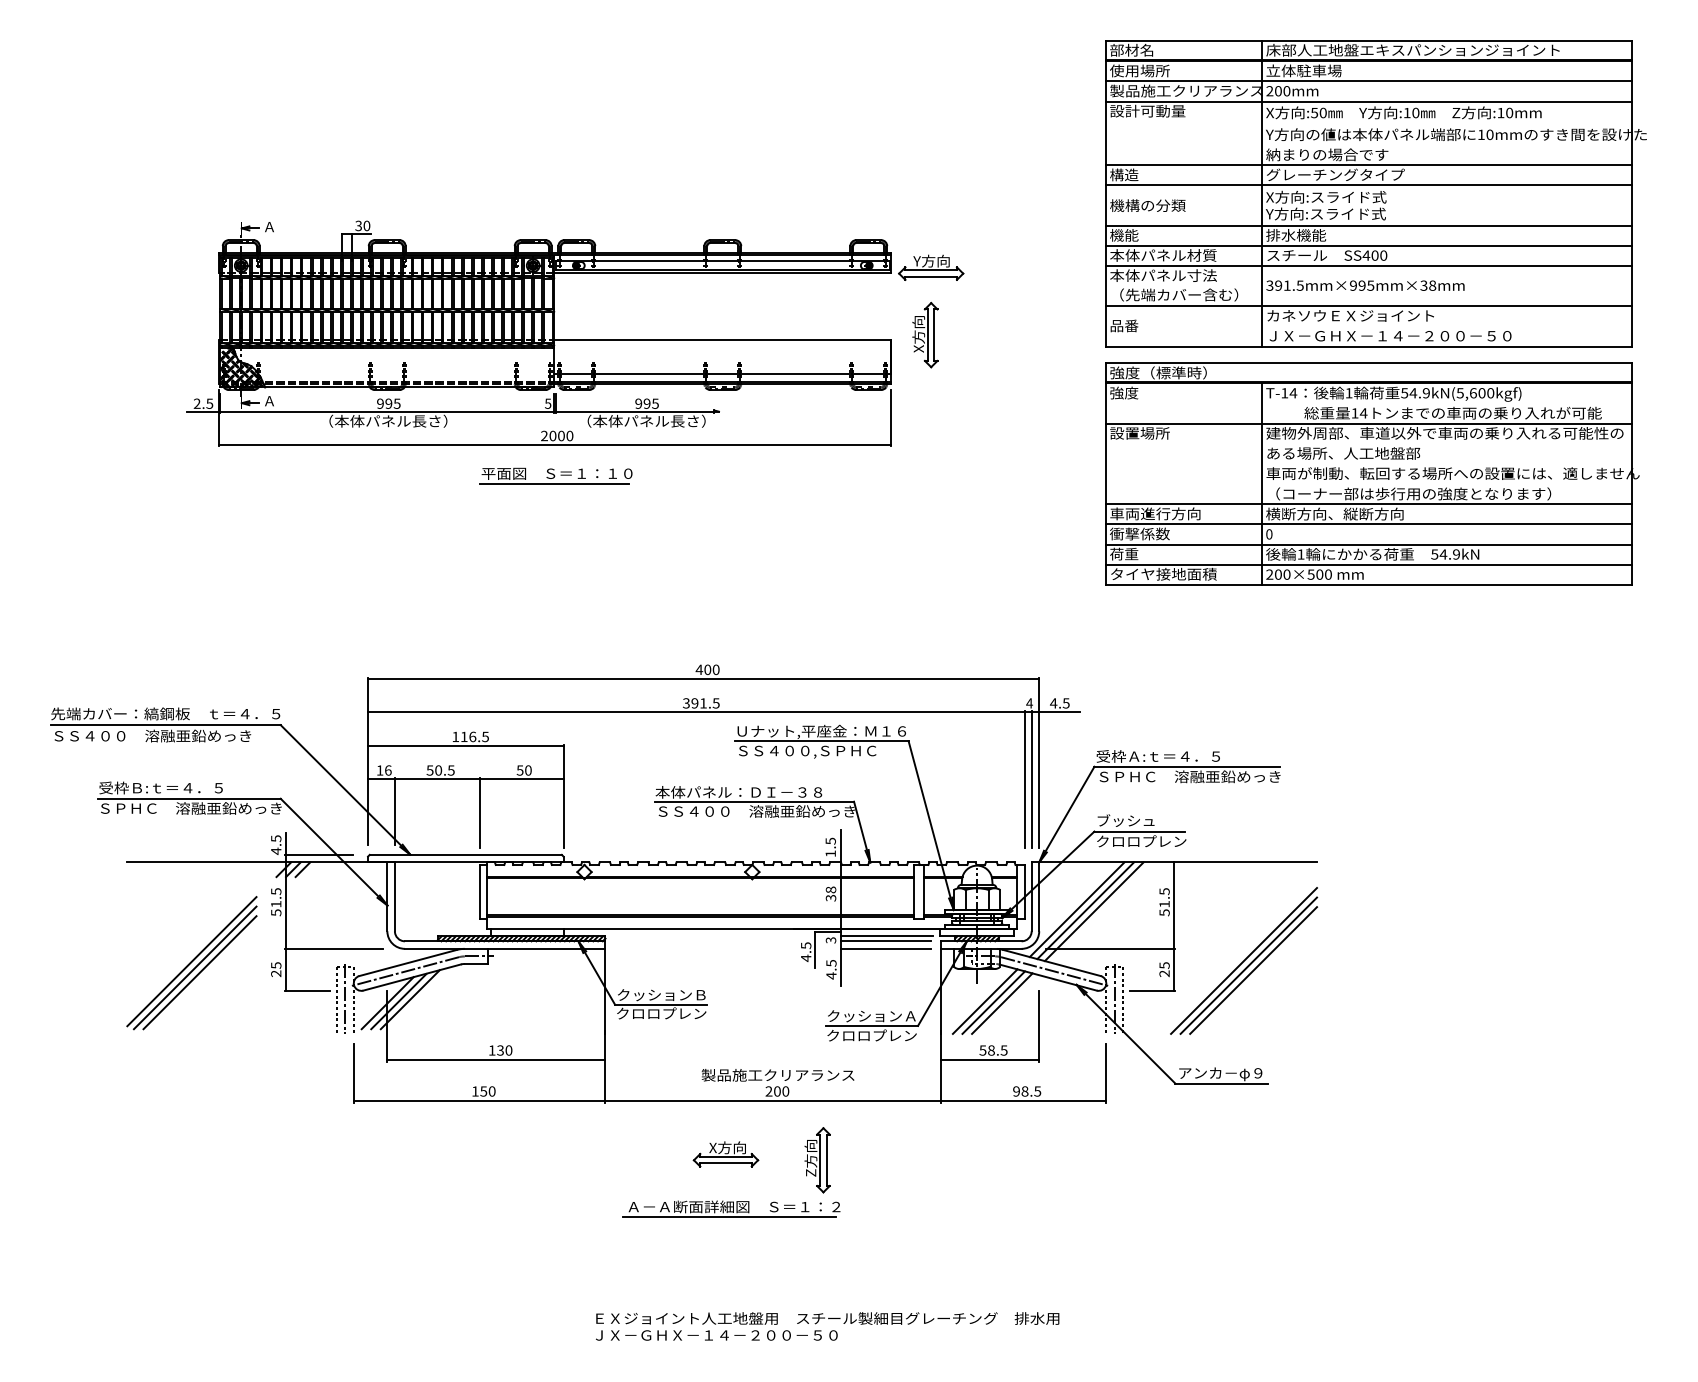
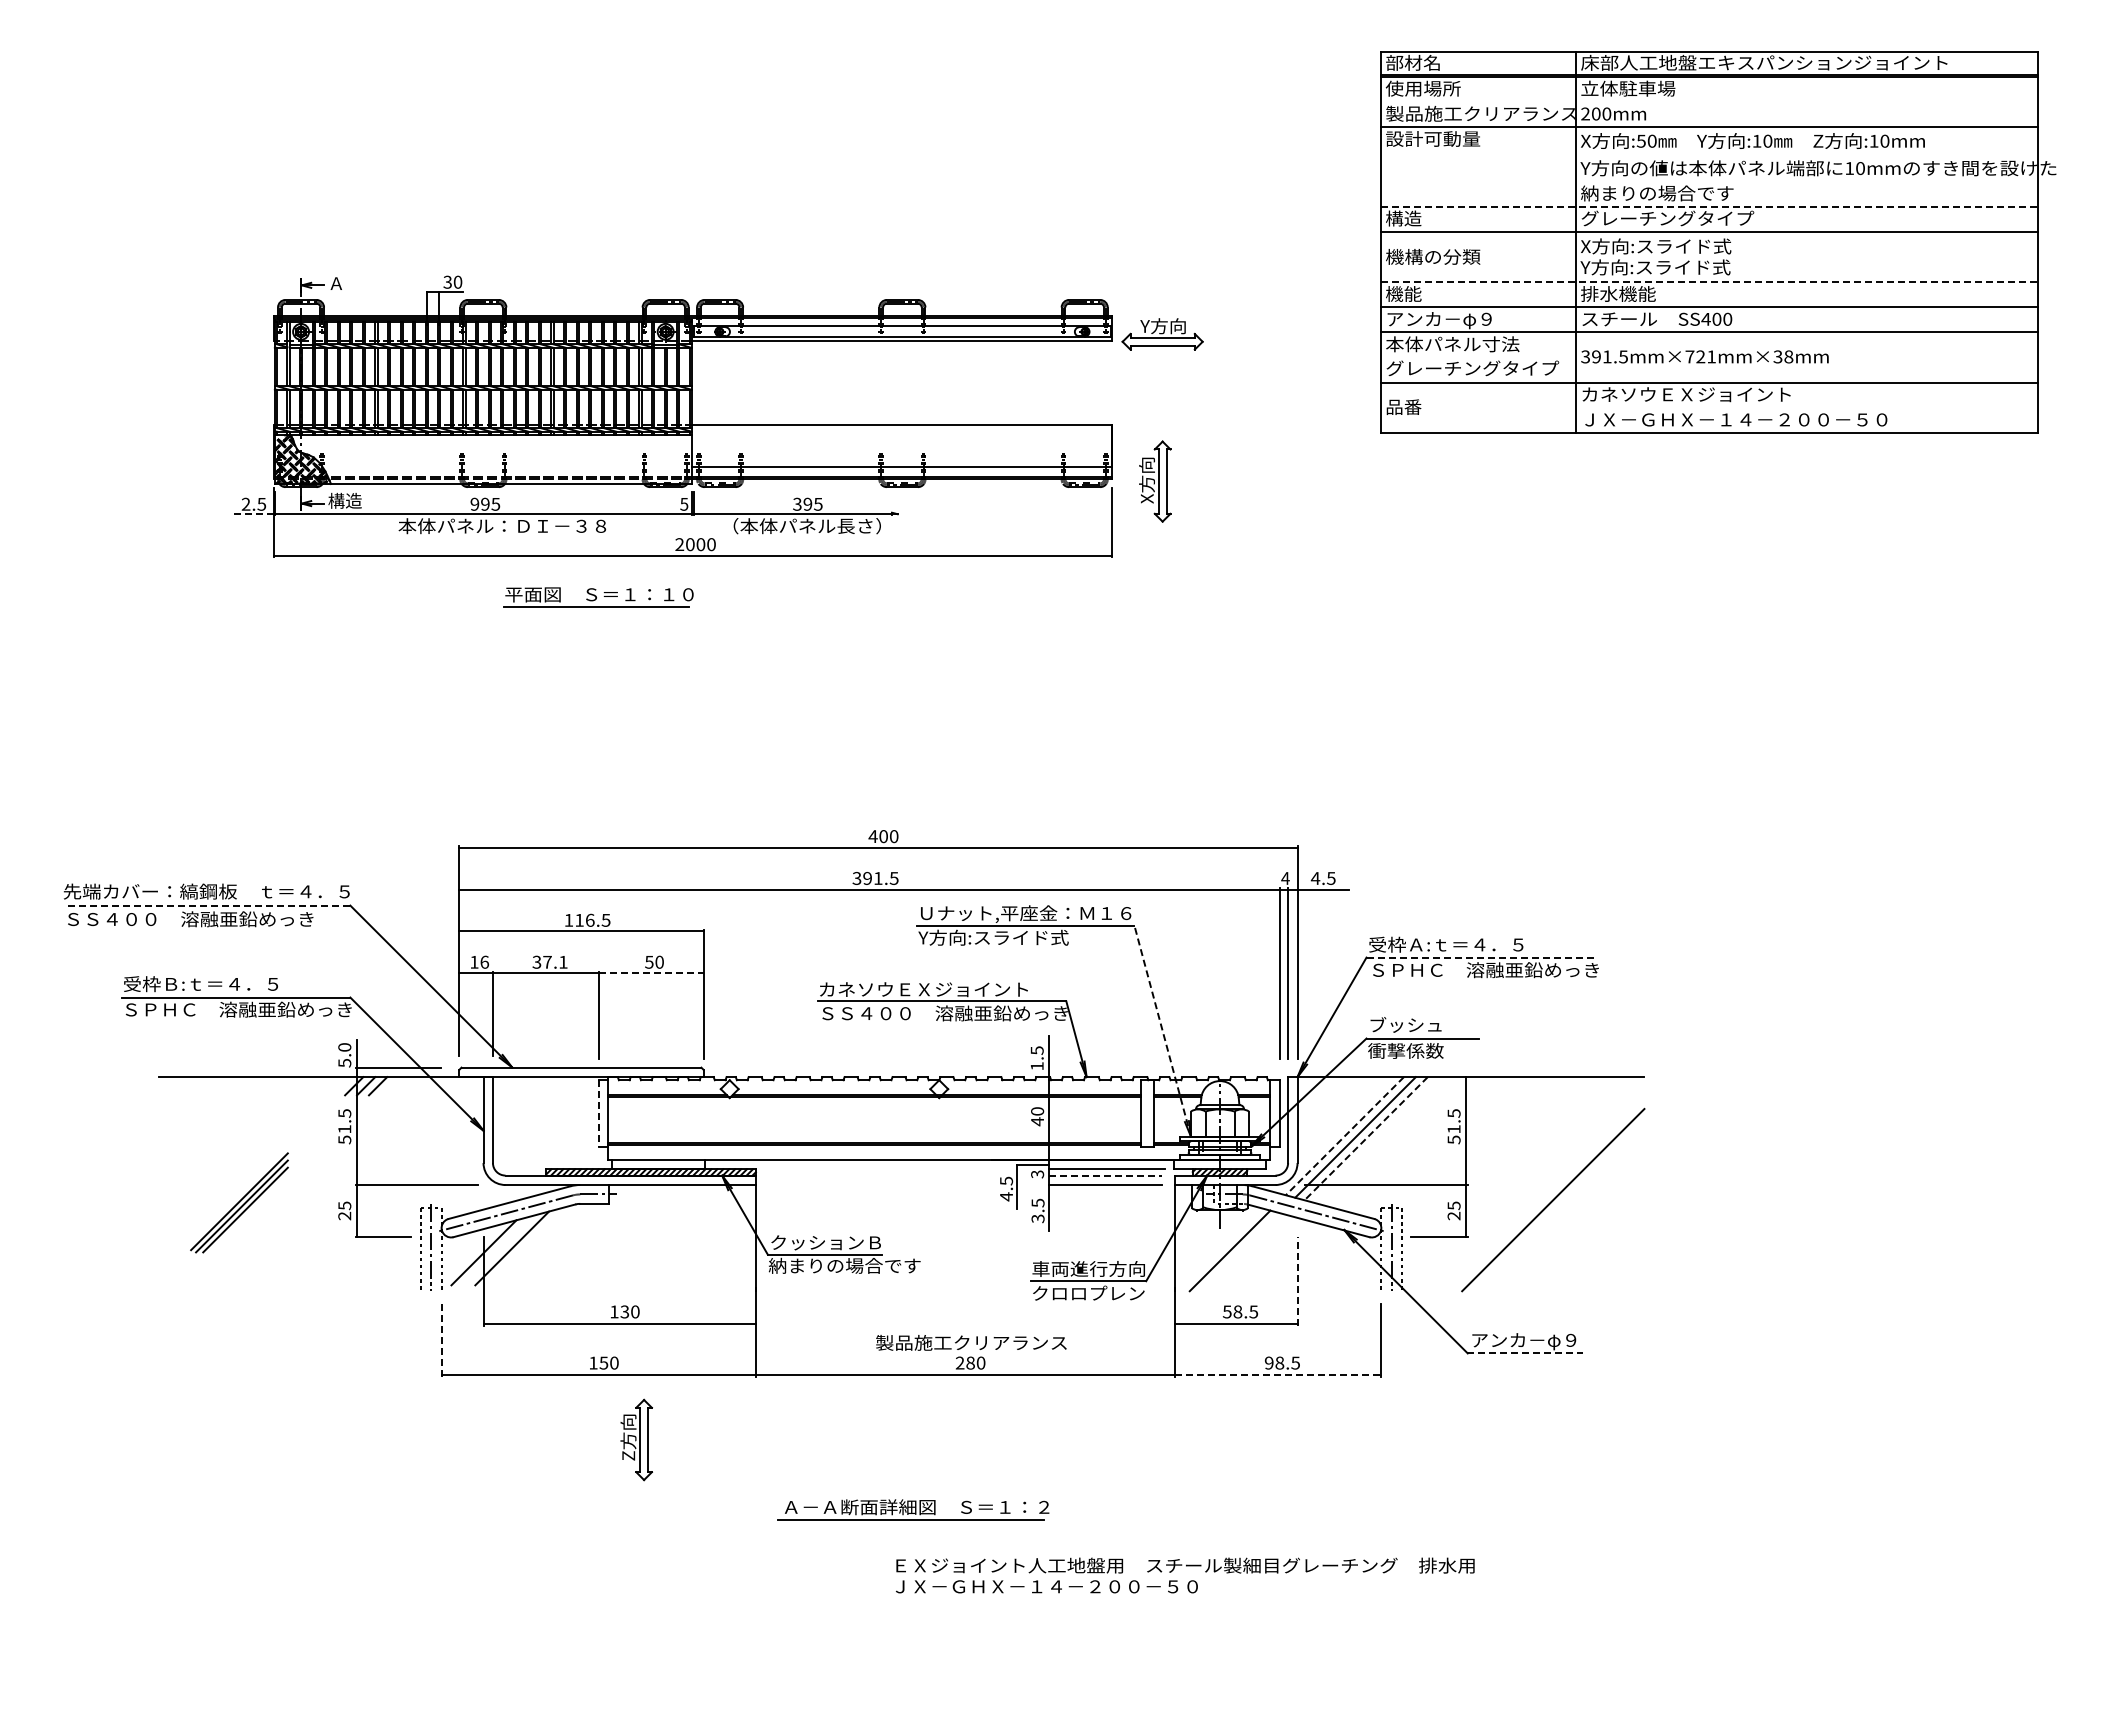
line: (1369, 81) -> (1709, 101), removed
line: (1369, 165) -> (1709, 206), solid -> dashed
line: (1369, 226) -> (1709, 282), solid -> dashed
text: (1163, 256) -> (1452, 320), 本体パネル材質 -> アンカ－φ９
text: (1361, 285) -> (1700, 356), 391.5mm×995mm×38mm -> 391.5mm×721mm×38mm
text: (1179, 295) -> (1472, 368), （先端カバー含む） -> グレーチングタイプ
part: (925, 335) -> (1155, 481), moved
text: (276, 400) -> (344, 500), Ａ -> 構造
text: (638, 403) -> (797, 504), 995 -> 395
line: (203, 411) -> (253, 514), solid -> dashed
text: (402, 421) -> (502, 526), （本体パネル長さ） -> 本体パネル：ＤＩ－３８
part: (1372, 473) -> (1713, 591), removed
part: (556, 475) -> (598, 597), moved
line: (165, 725) -> (206, 905), solid -> dashed
text: (806, 751) -> (1006, 938), ＳＳ４００,ＳＰＨＣ -> Y方向:スライド式
line: (1187, 766) -> (1482, 957), solid -> dashed
text: (440, 769) -> (550, 961), 50.5 -> 37.1
line: (521, 779) -> (651, 973), solid -> dashed
text: (738, 792) -> (922, 989), 本体パネル：ＤＩ－３８ -> カネソウＥＸジョイント
line: (931, 825) -> (1162, 1030), solid -> dashed
text: (1140, 841) -> (1424, 1050), クロロプレン -> 衝撃係数
text: (276, 845) -> (344, 1055), 4.5 -> 5.0
line: (479, 891) -> (598, 1113), solid -> dashed
text: (830, 894) -> (1037, 1116), 38 -> 40
line: (1076, 910) -> (1344, 1136), solid -> dashed
line: (1093, 912) -> (1365, 1139), solid -> dashed
line: (886, 941) -> (1106, 1175), solid -> dashed
part: (191, 962) -> (239, 1202), size x0.6
line: (1248, 965) -> (1559, 1205), removed
line: (1253, 970) -> (1565, 1211), removed
text: (830, 975) -> (1037, 1218), 4.5 -> 3.5
line: (398, 1001) -> (497, 1250), removed
line: (993, 1002) -> (1240, 1252), removed
line: (1002, 1003) -> (1251, 1253), removed
text: (676, 1013) -> (844, 1265), クロロプレン -> 納まりの場合です
text: (871, 1015) -> (1088, 1268), クッションＡ -> 車両進行方向
line: (1039, 1026) -> (1297, 1281), solid -> dashed
line: (353, 1073) -> (441, 1340), solid -> dashed
line: (1221, 1083) -> (1525, 1353), solid -> dashed
text: (777, 1091) -> (970, 1363), 200 -> 280
line: (1023, 1101) -> (1278, 1375), solid -> dashed
part: (726, 1154) -> (906, 1441), removed
part: (817, 1159) -> (636, 1439), moved
text: (827, 1326) -> (1185, 1575), moved

